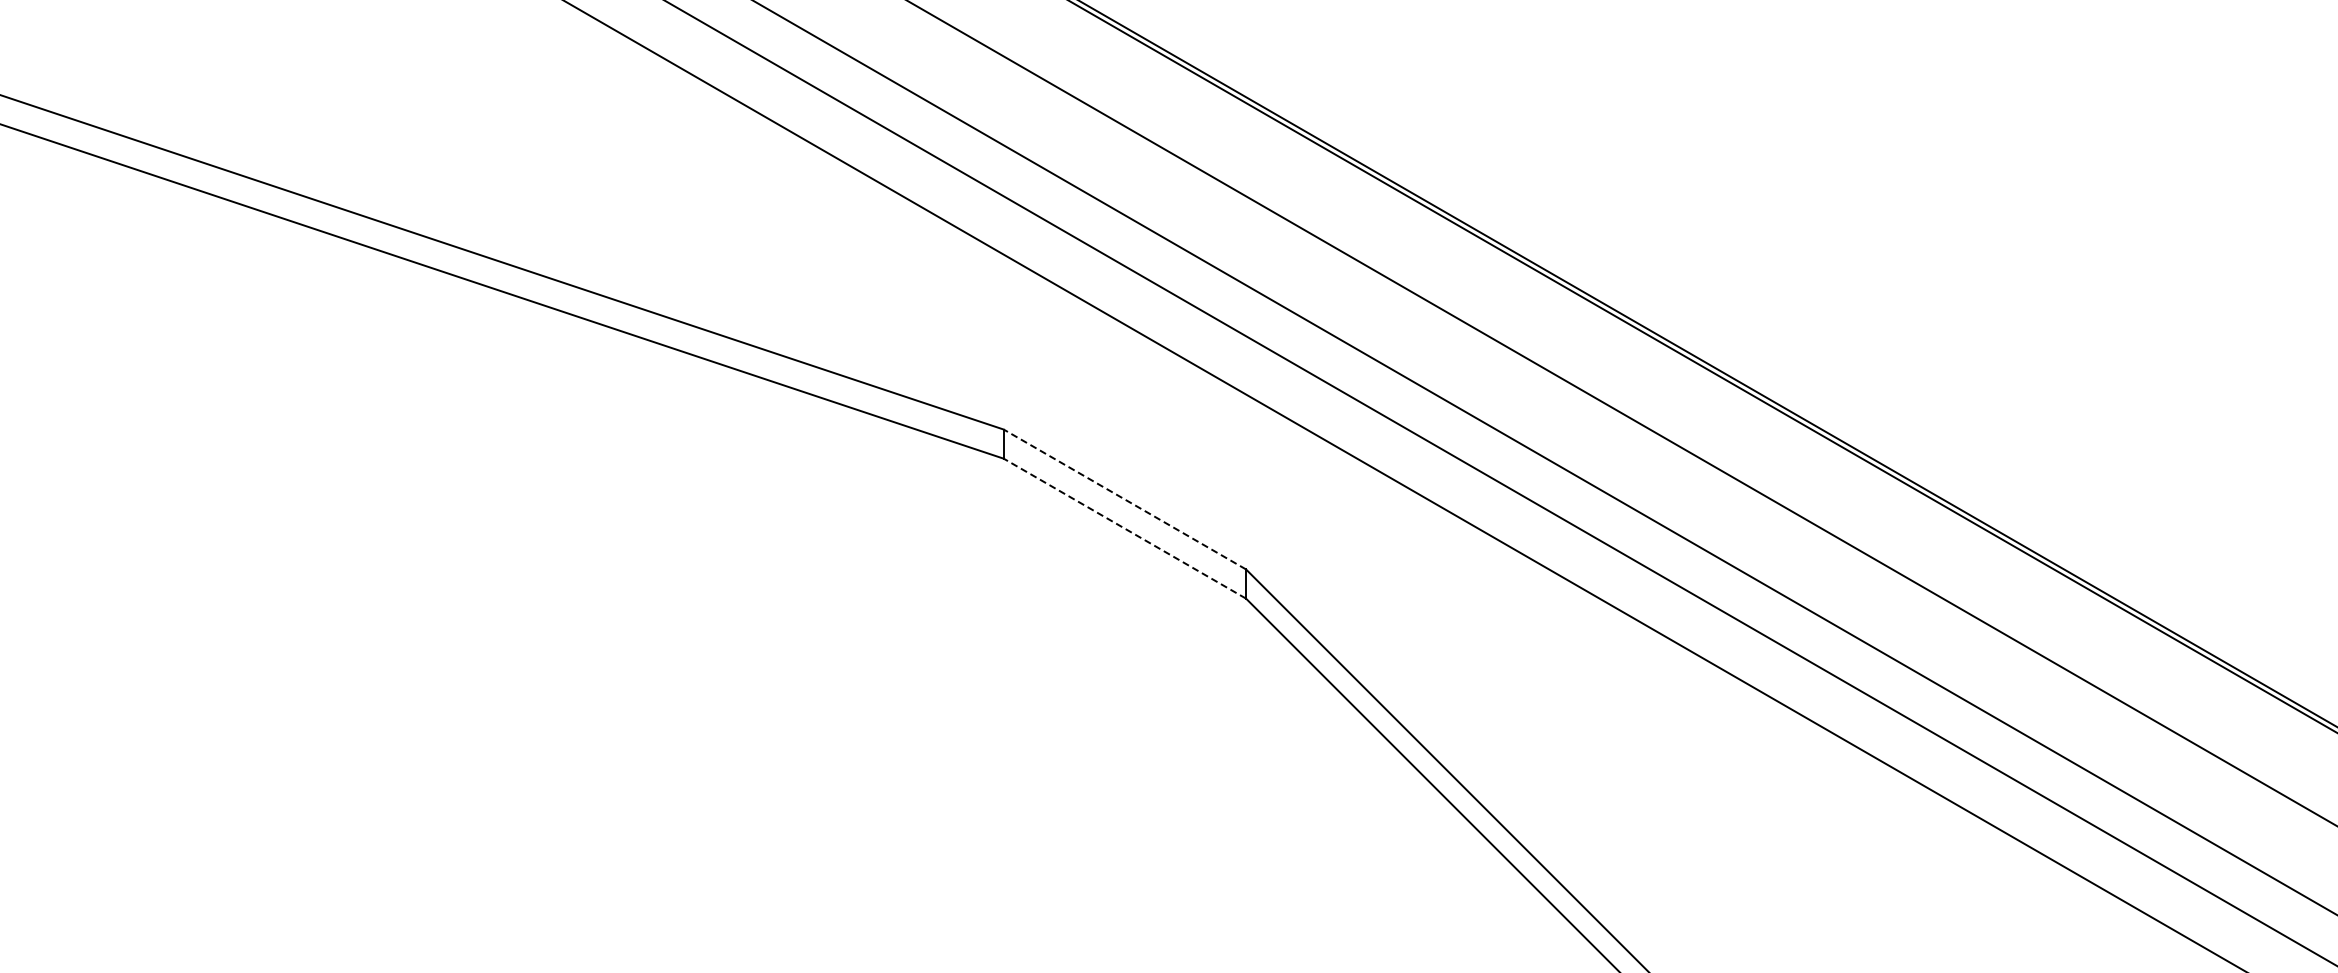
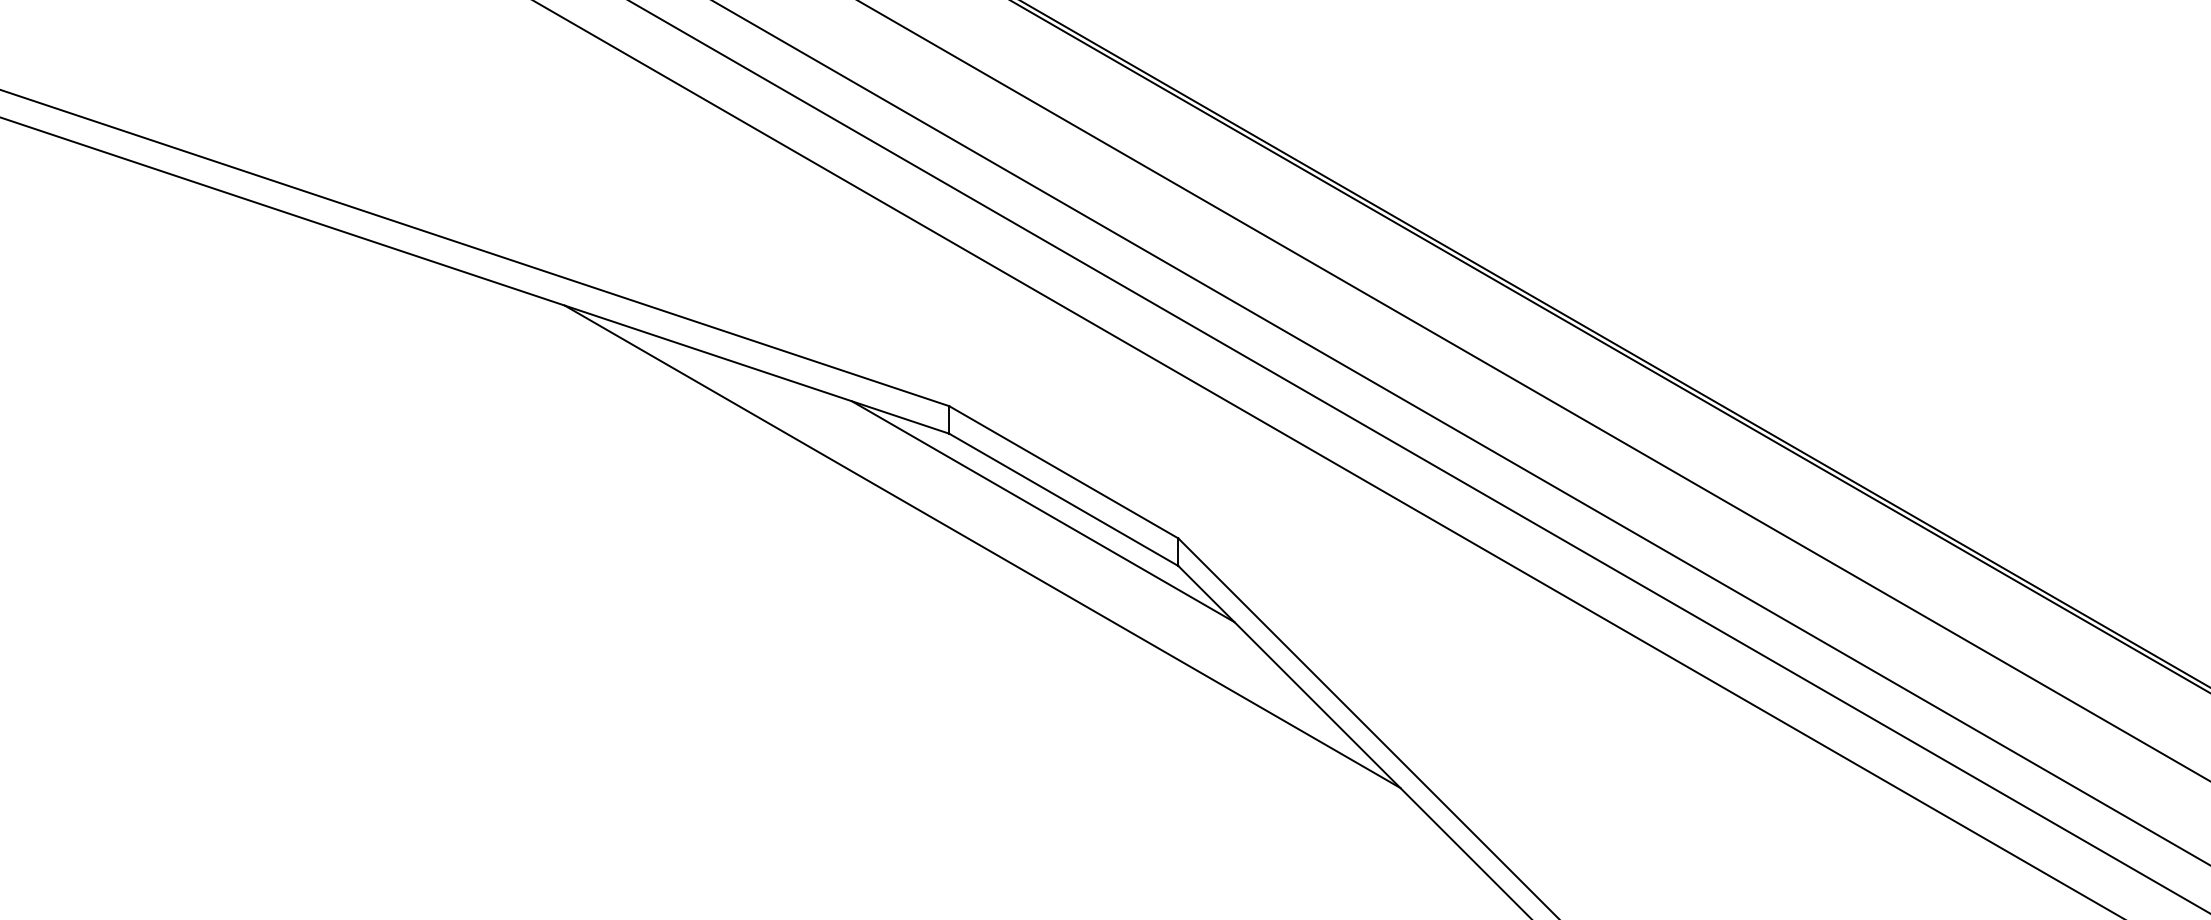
line: (1124, 499) -> (1063, 472), dashed -> solid
line: (1124, 528) -> (1063, 499), dashed -> solid
line: (1102, 541) -> (1042, 512), added
line: (1038, 578) -> (982, 546), added

